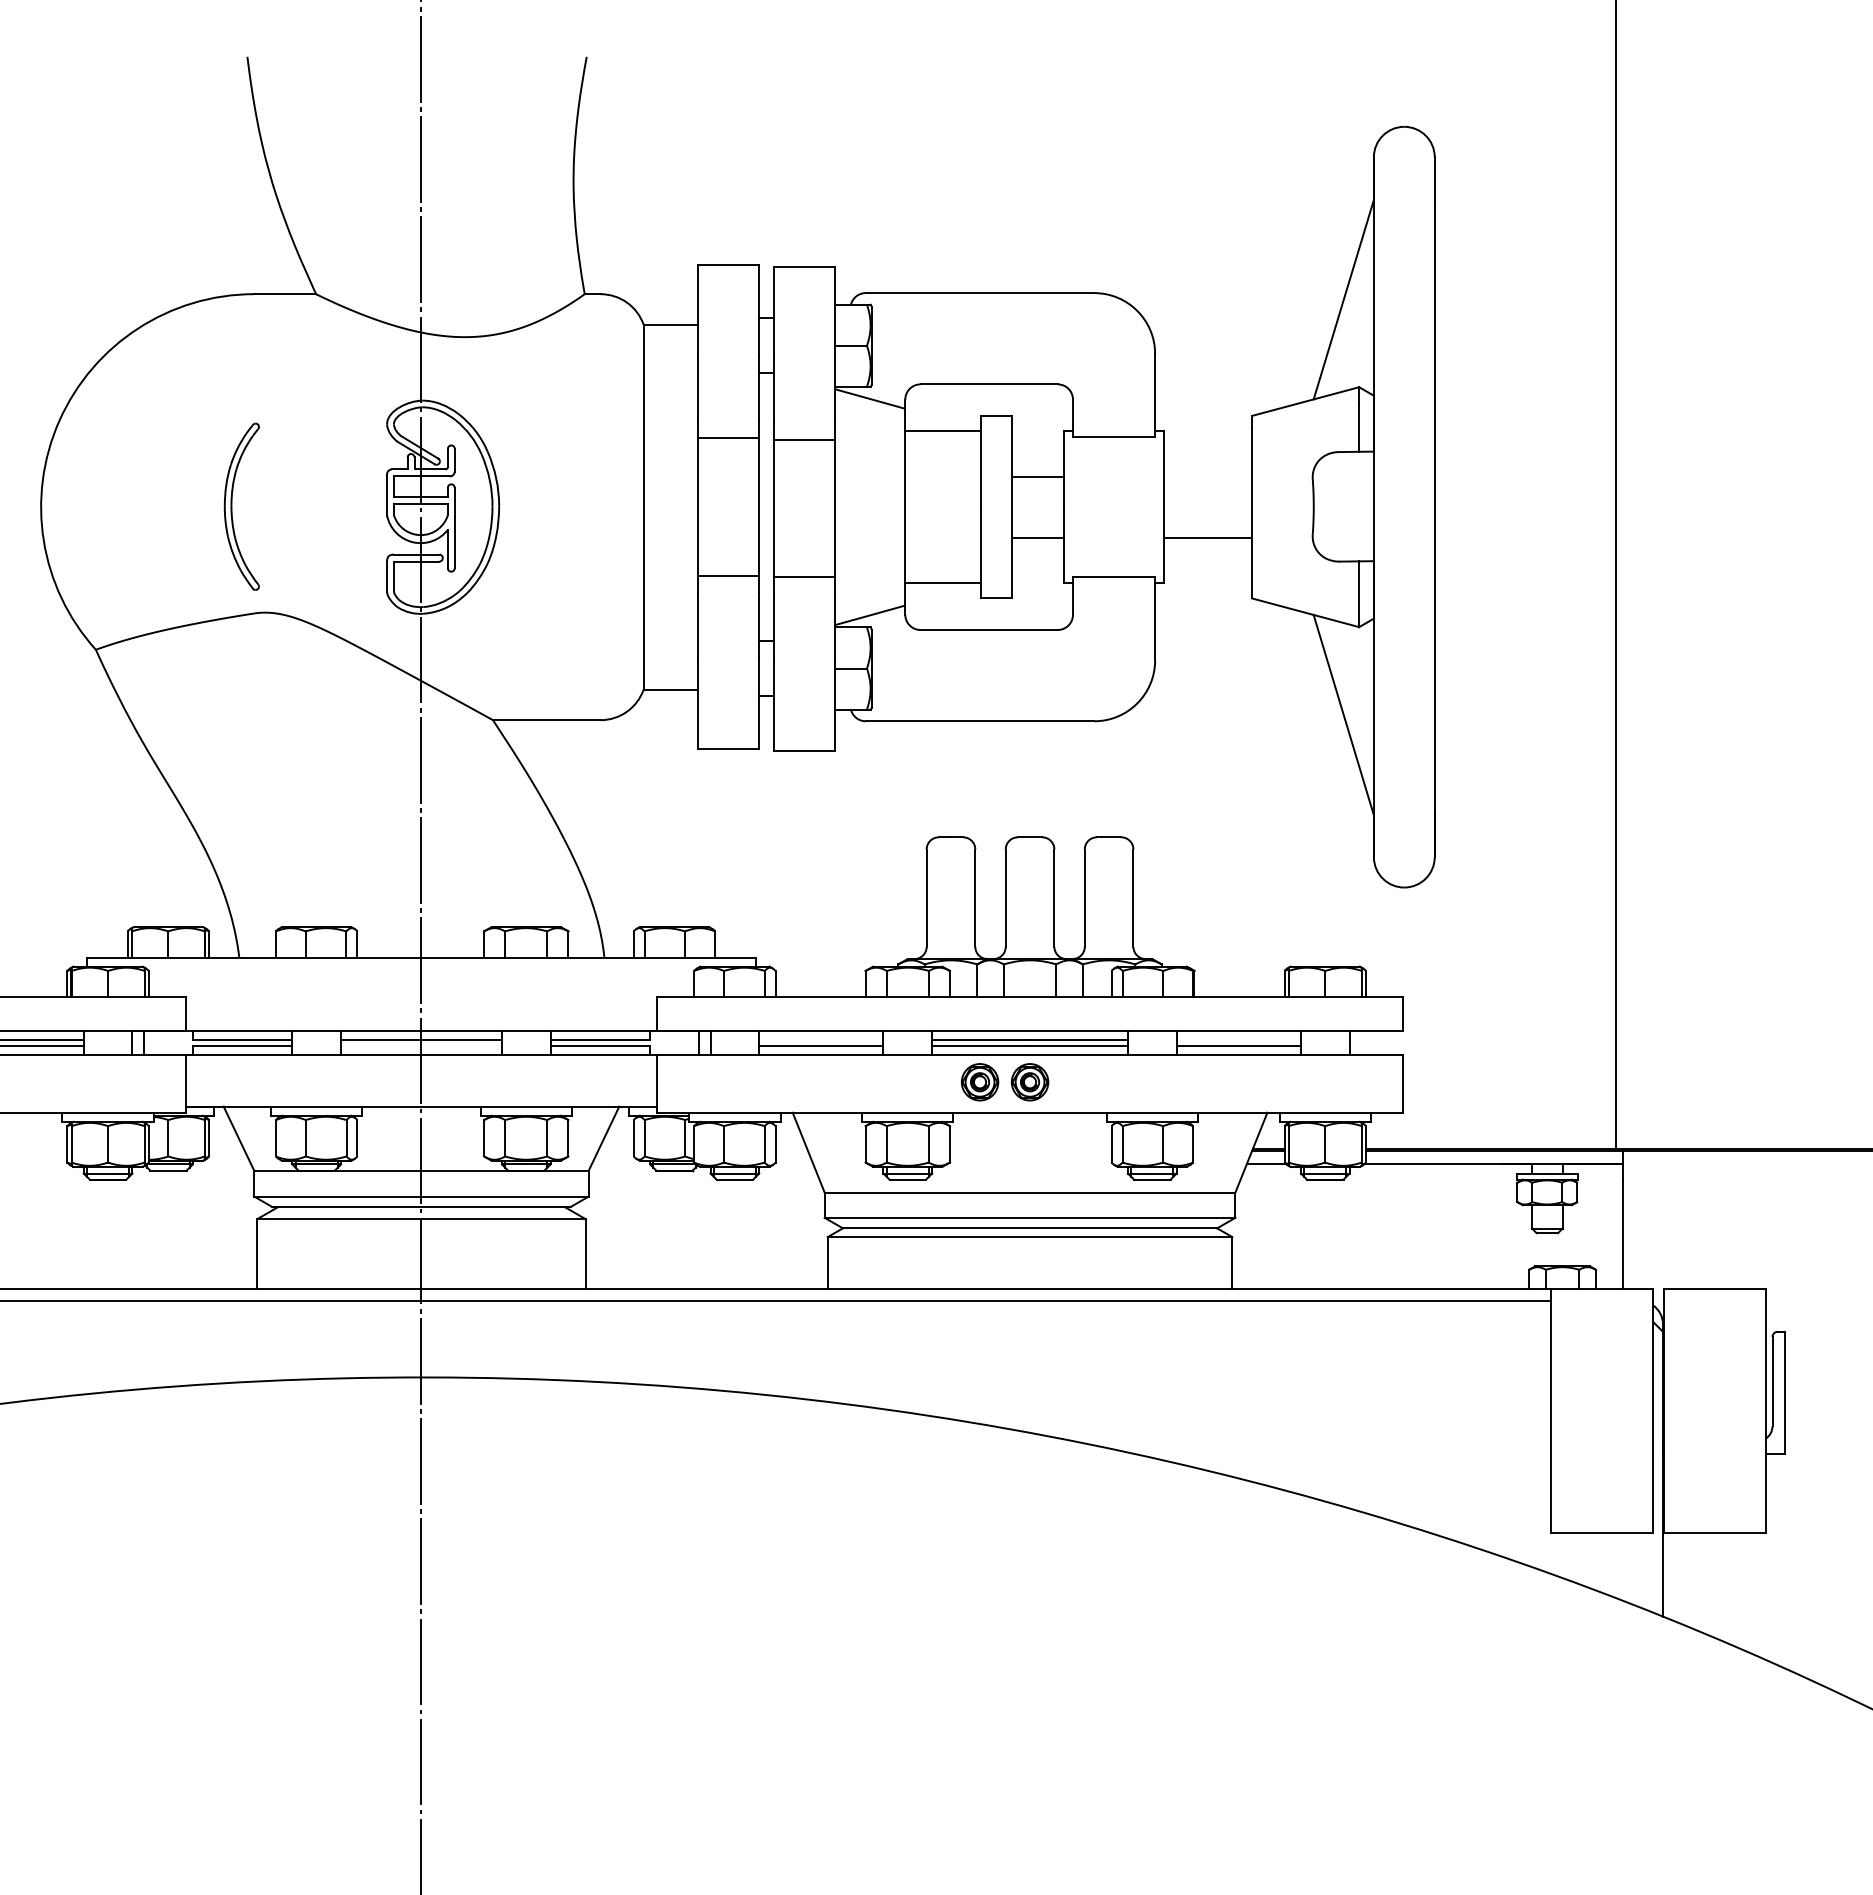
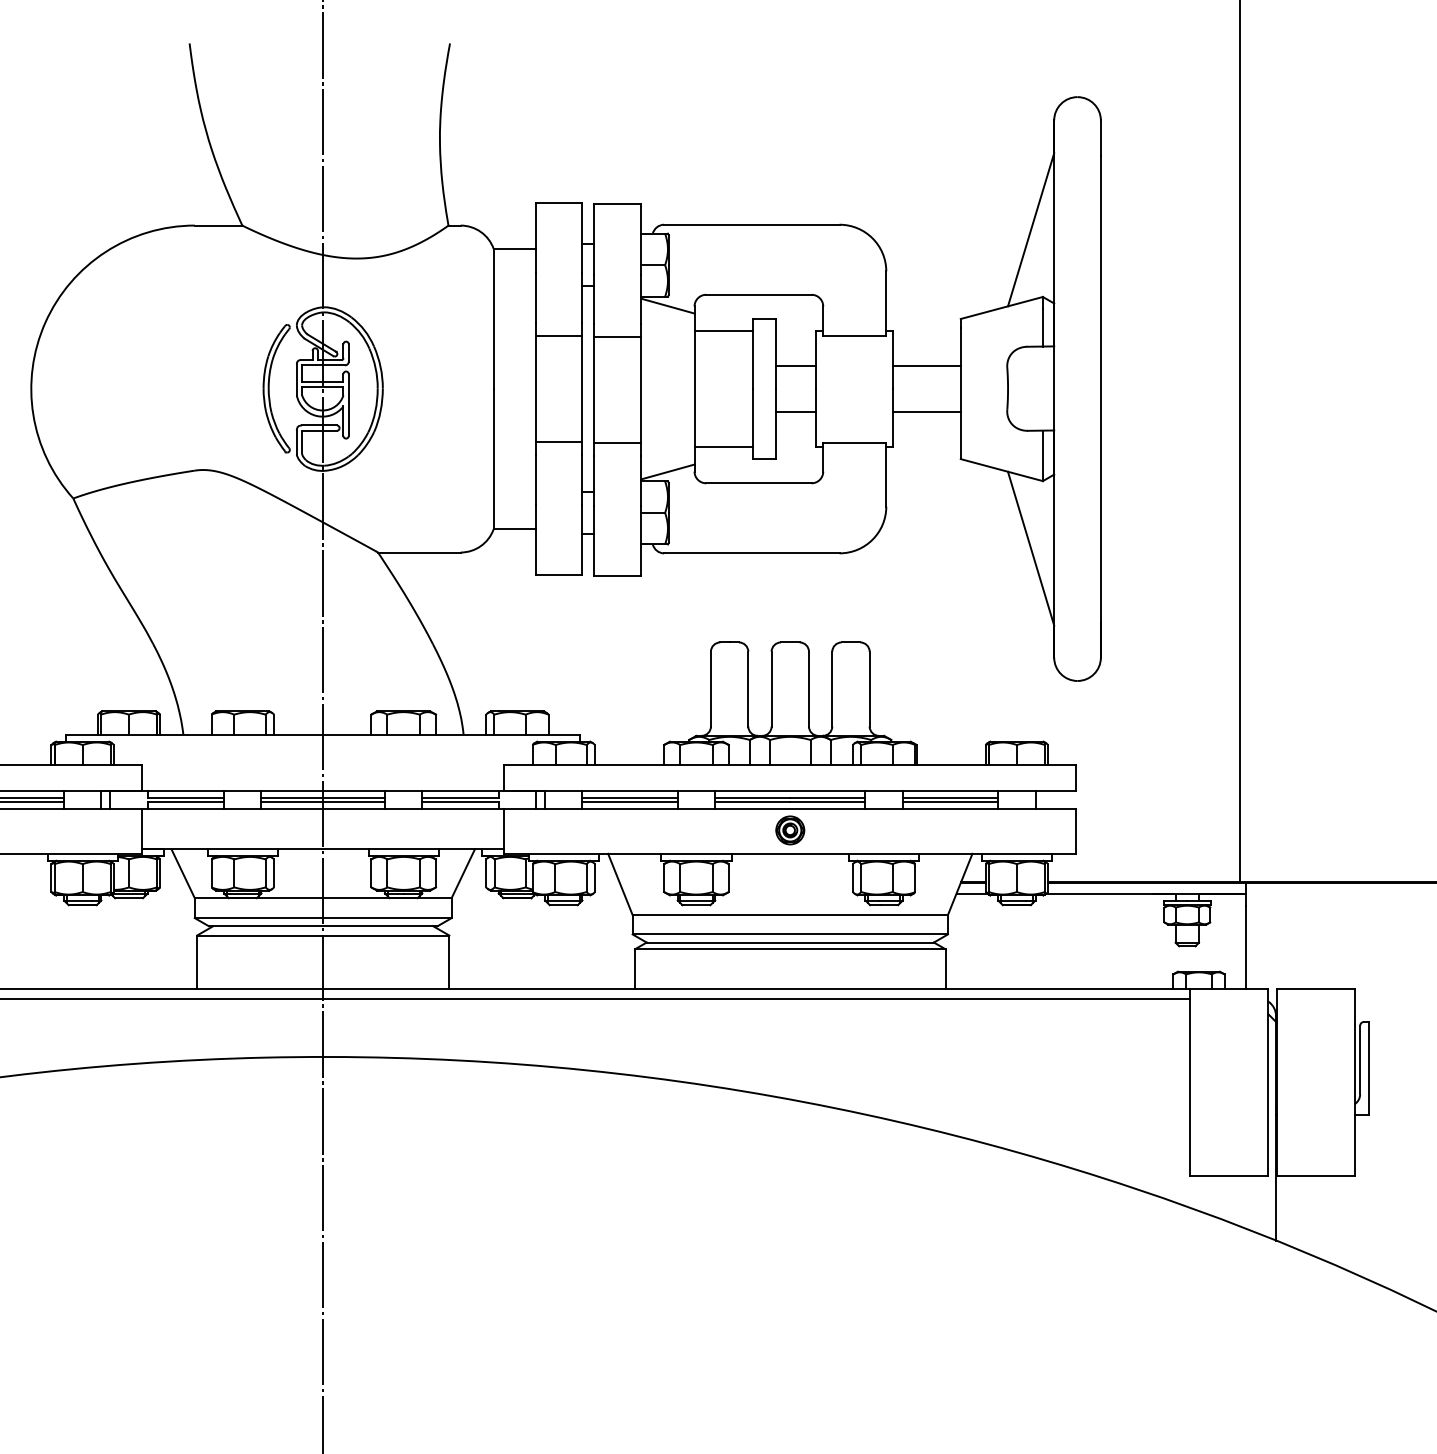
line: (1208, 476) -> (927, 365), added
part: (232, 506) -> (269, 388), moved
line: (821, 1039) -> (630, 797), added
line: (1238, 1039) -> (950, 797), added
line: (421, 1045) -> (323, 802), added
part: (979, 1082) -> (751, 830), removed

